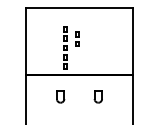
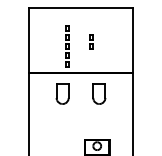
part: (76, 38) -> (91, 41), moved
part: (60, 96) -> (62, 93), size x1.67
part: (98, 96) -> (99, 93), size x1.67

